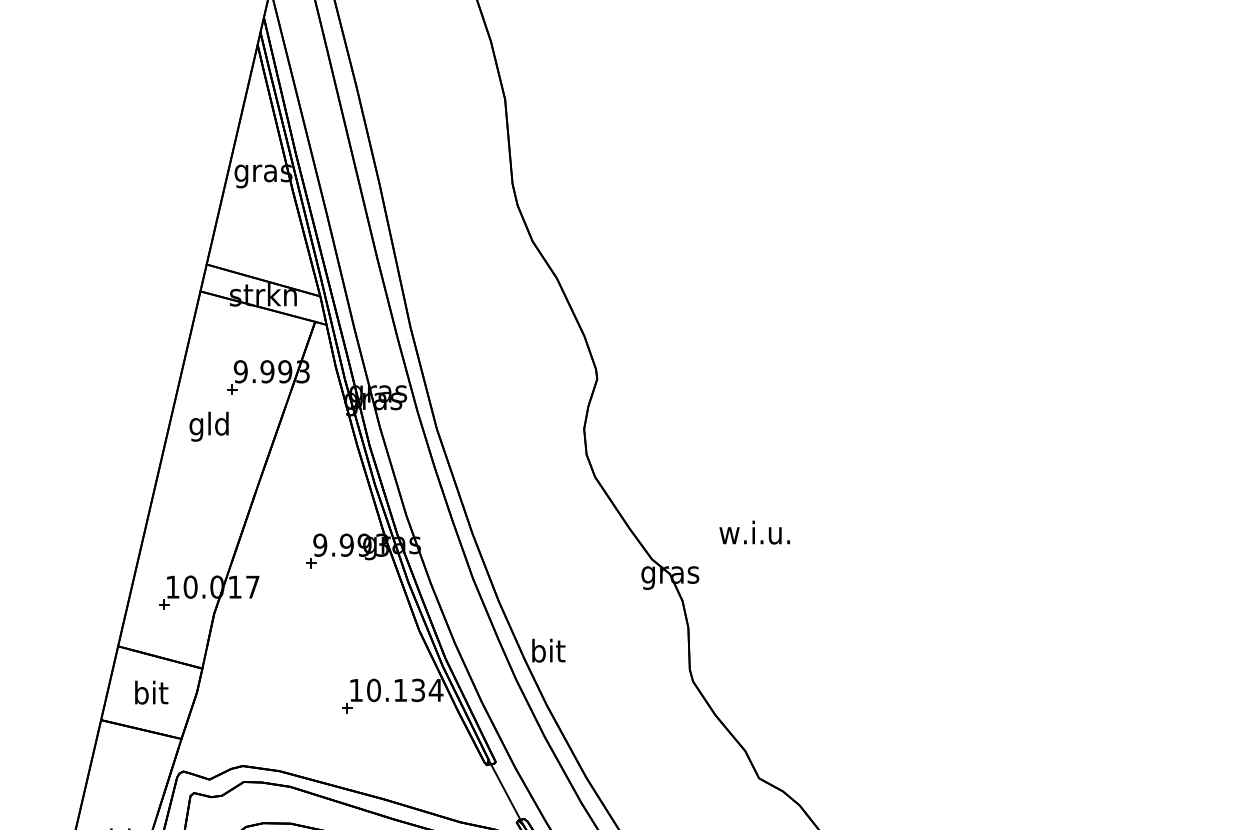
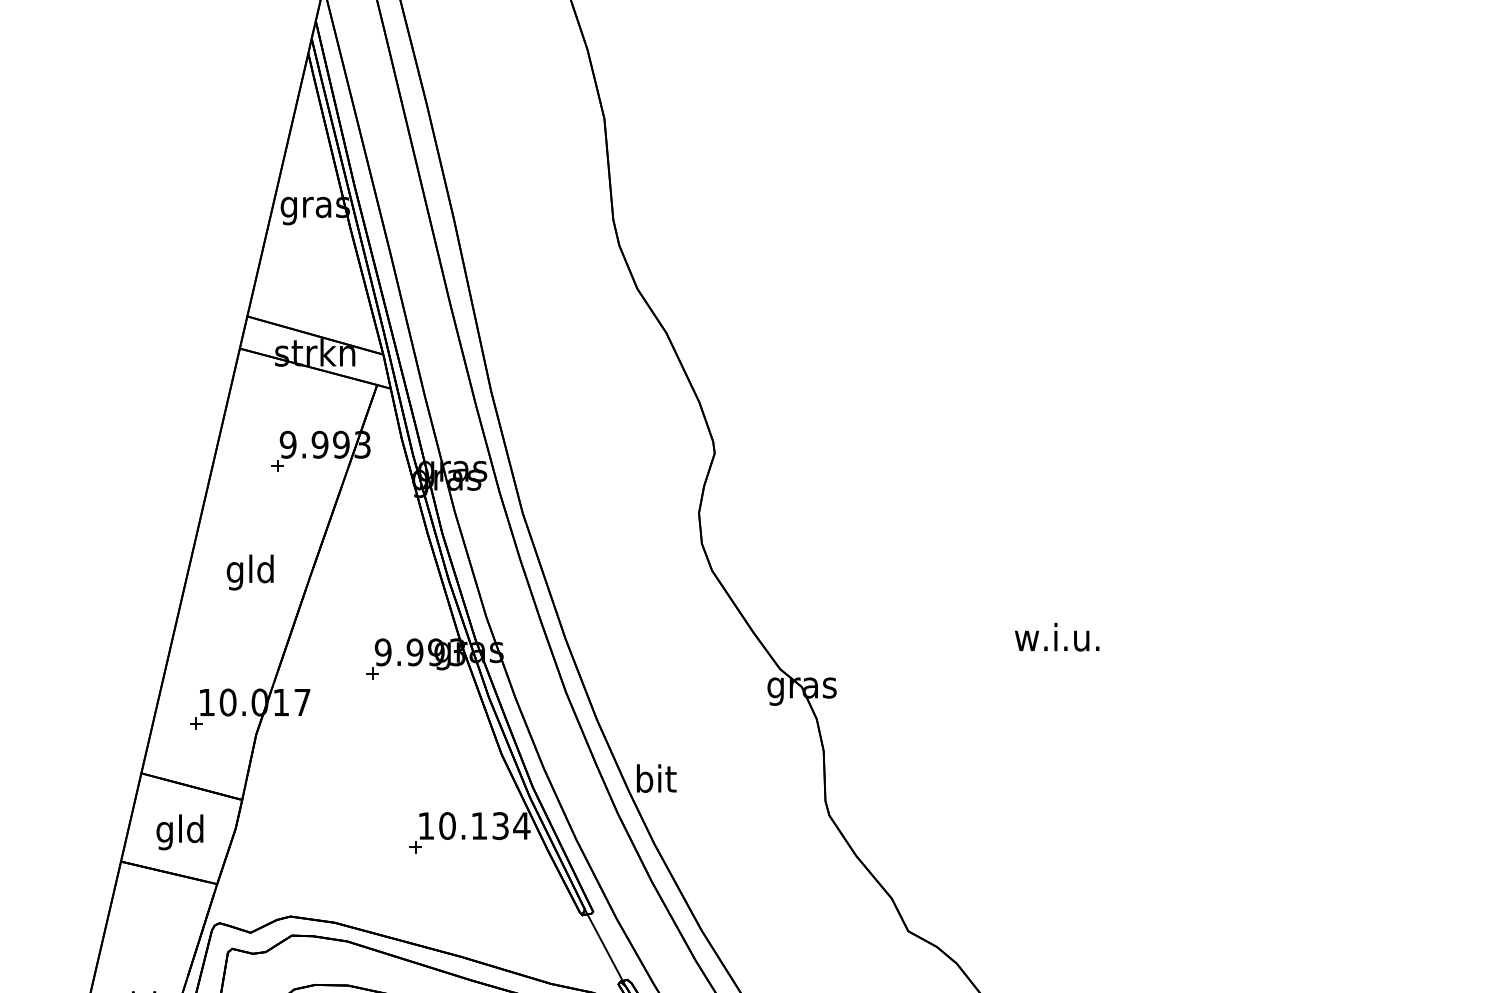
text: (208, 426) -> (249, 572), moved
text: (755, 532) -> (1057, 637), moved
text: (150, 695) -> (179, 832), bit -> gld

